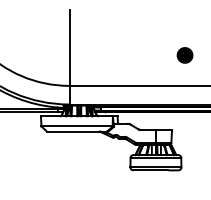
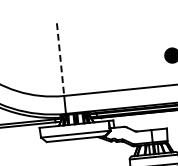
line: (69, 48) -> (60, 60), solid -> dashed

